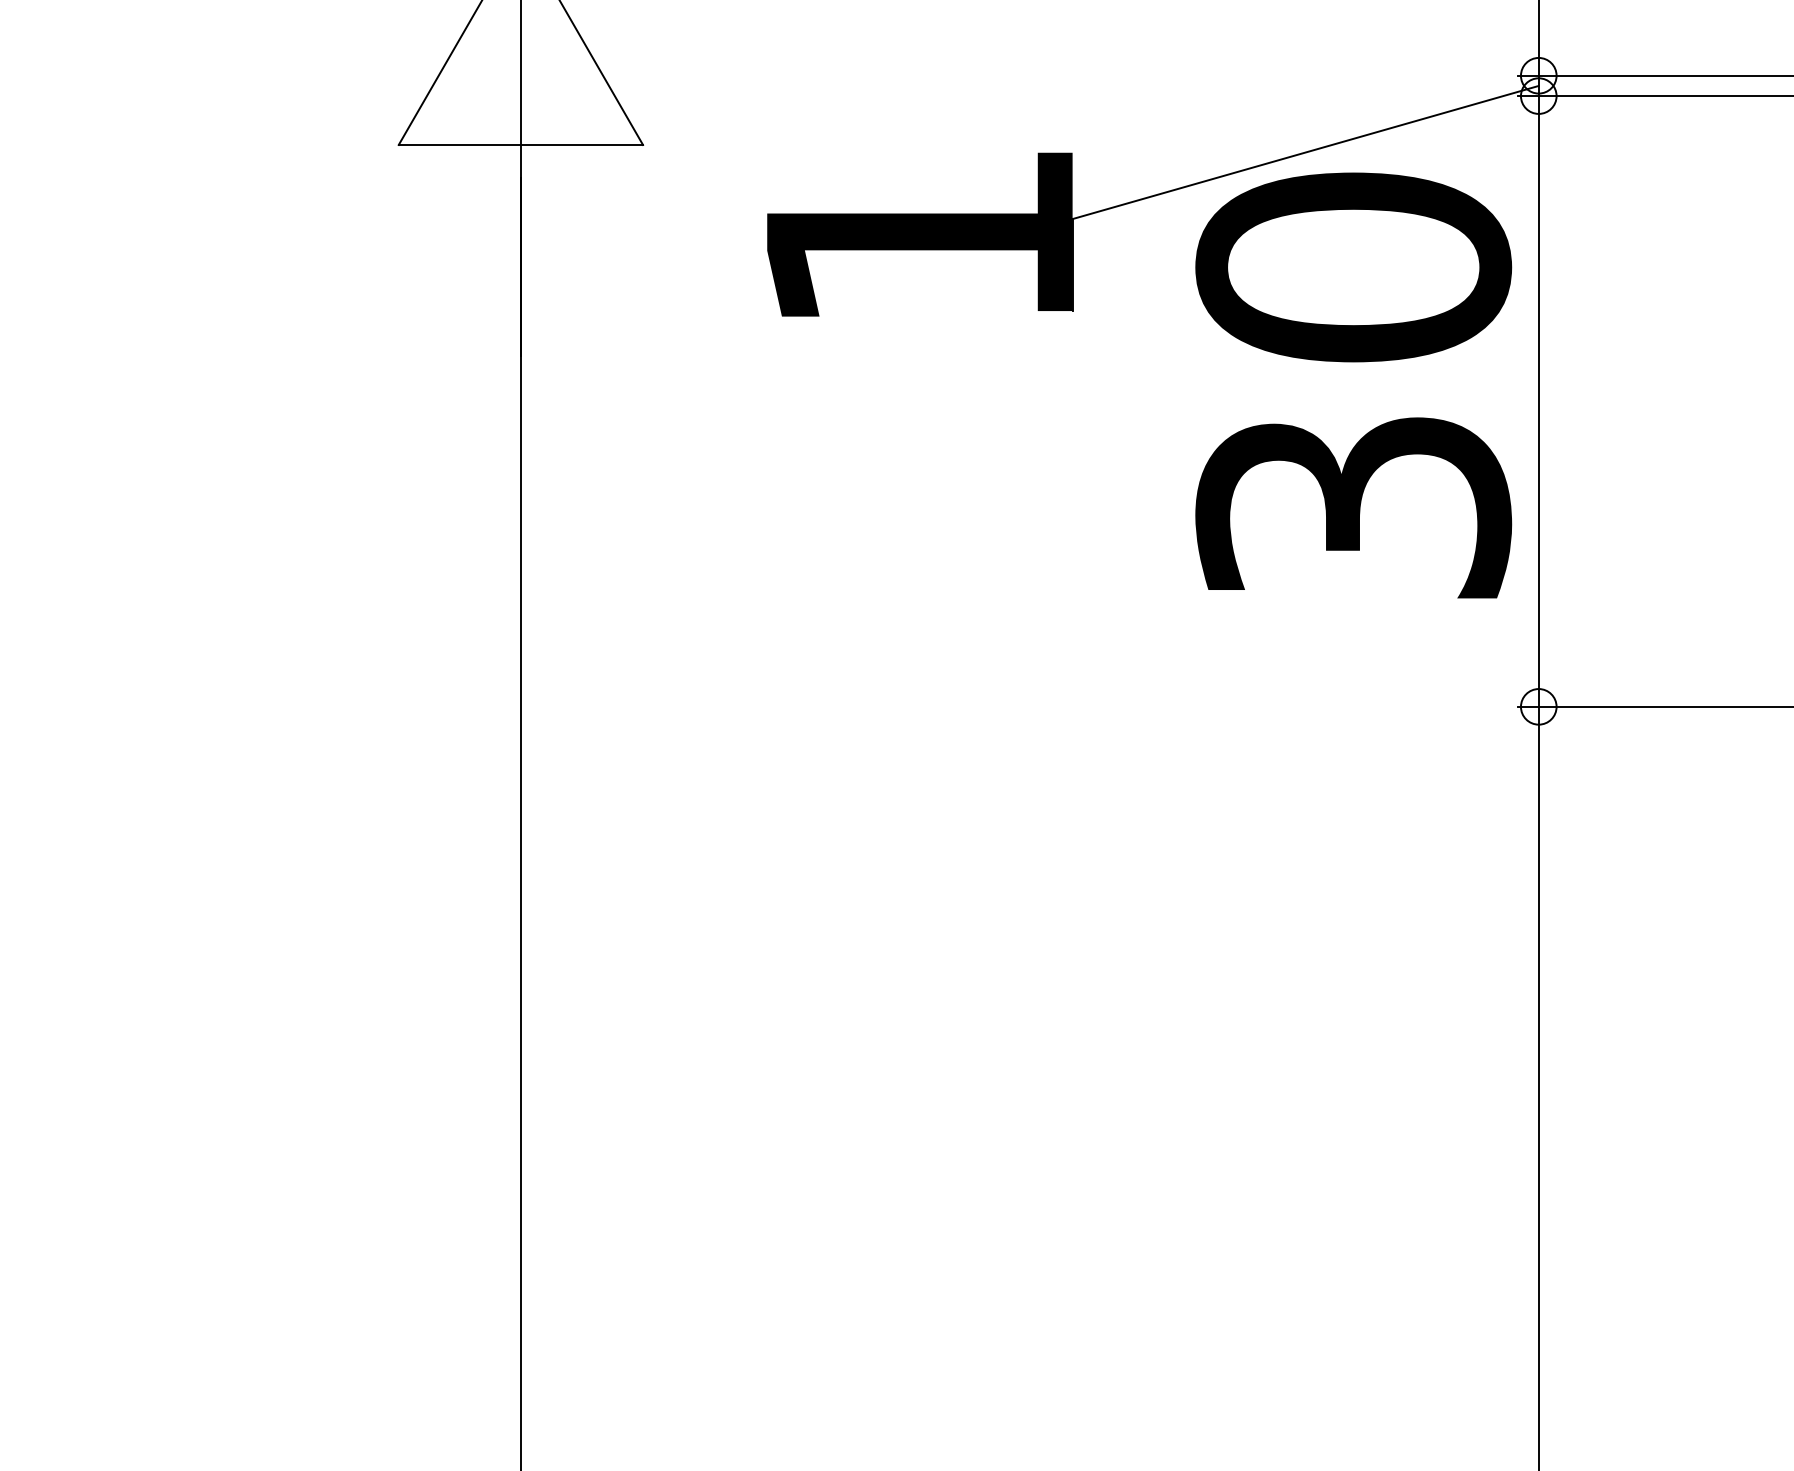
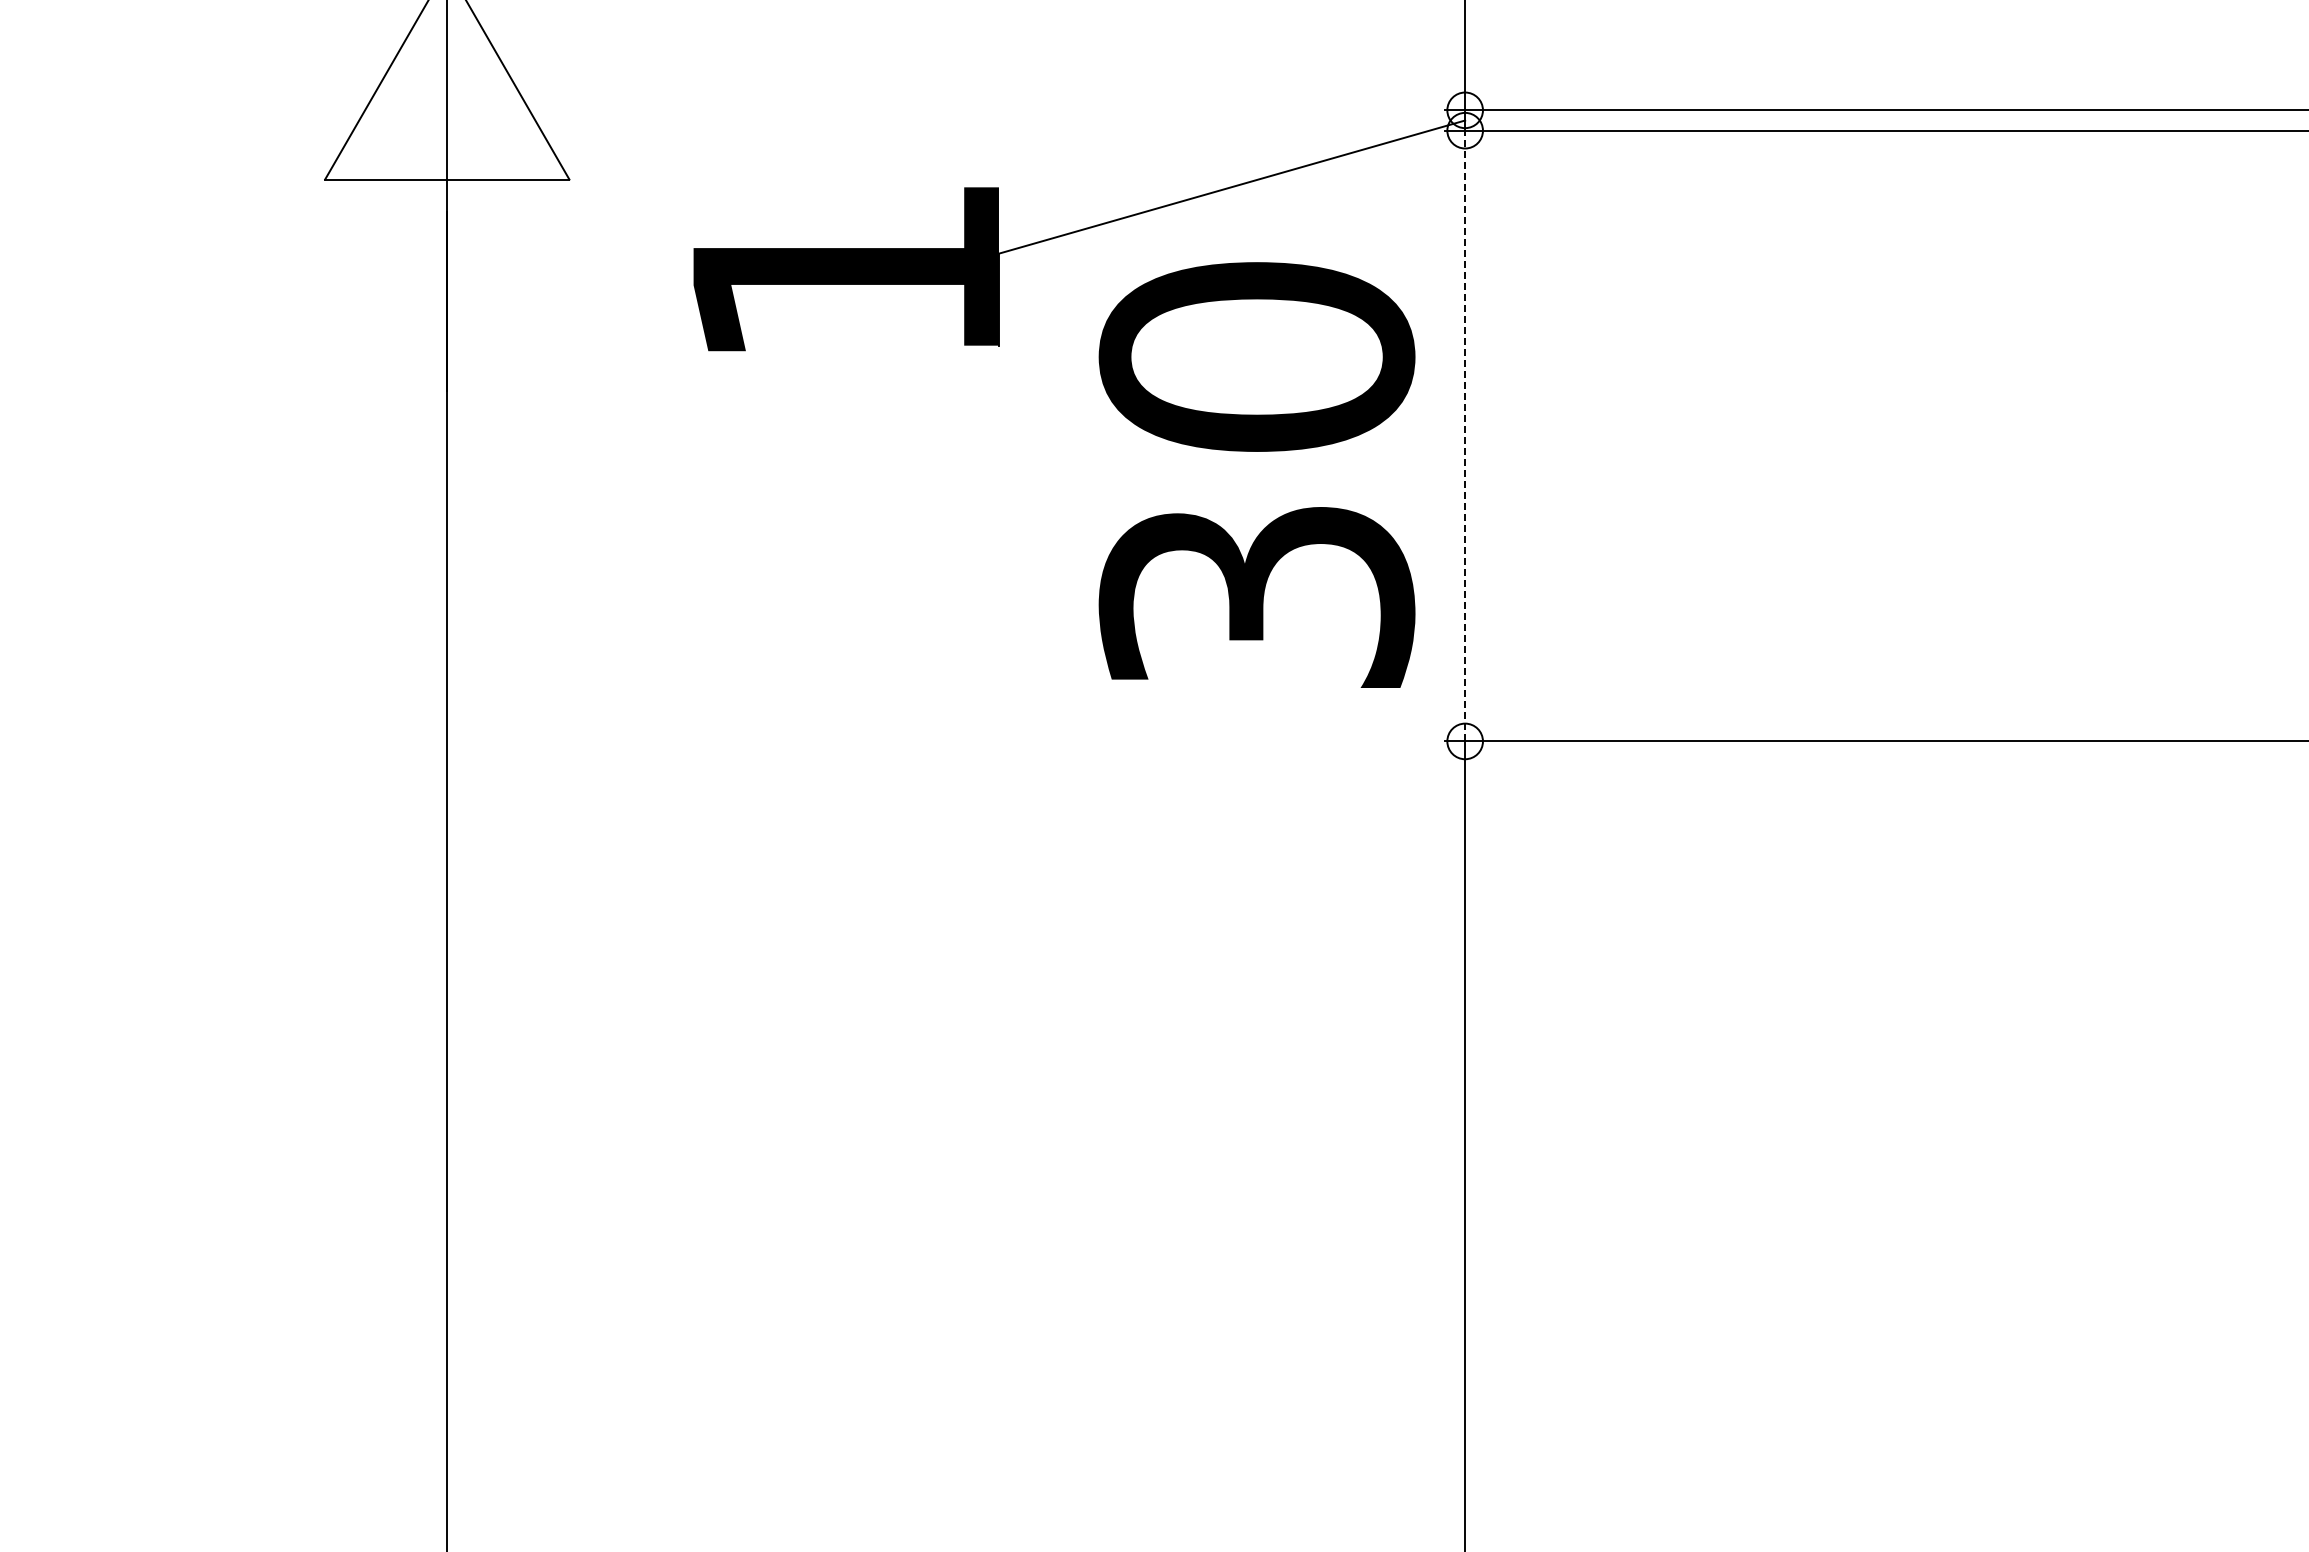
text: (1353, 384) -> (1256, 474), moved
line: (1539, 400) -> (1465, 435), solid -> dashed

